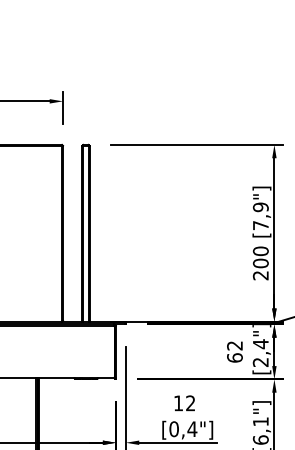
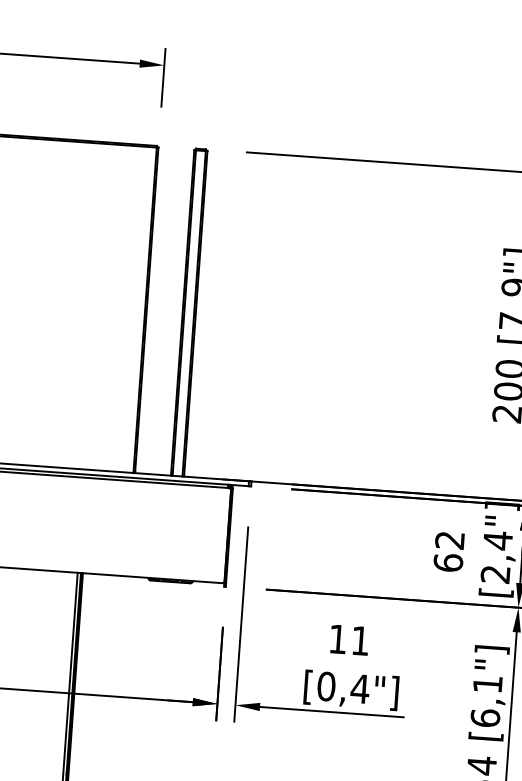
text: (190, 403) -> (360, 641), 12 -> 11

